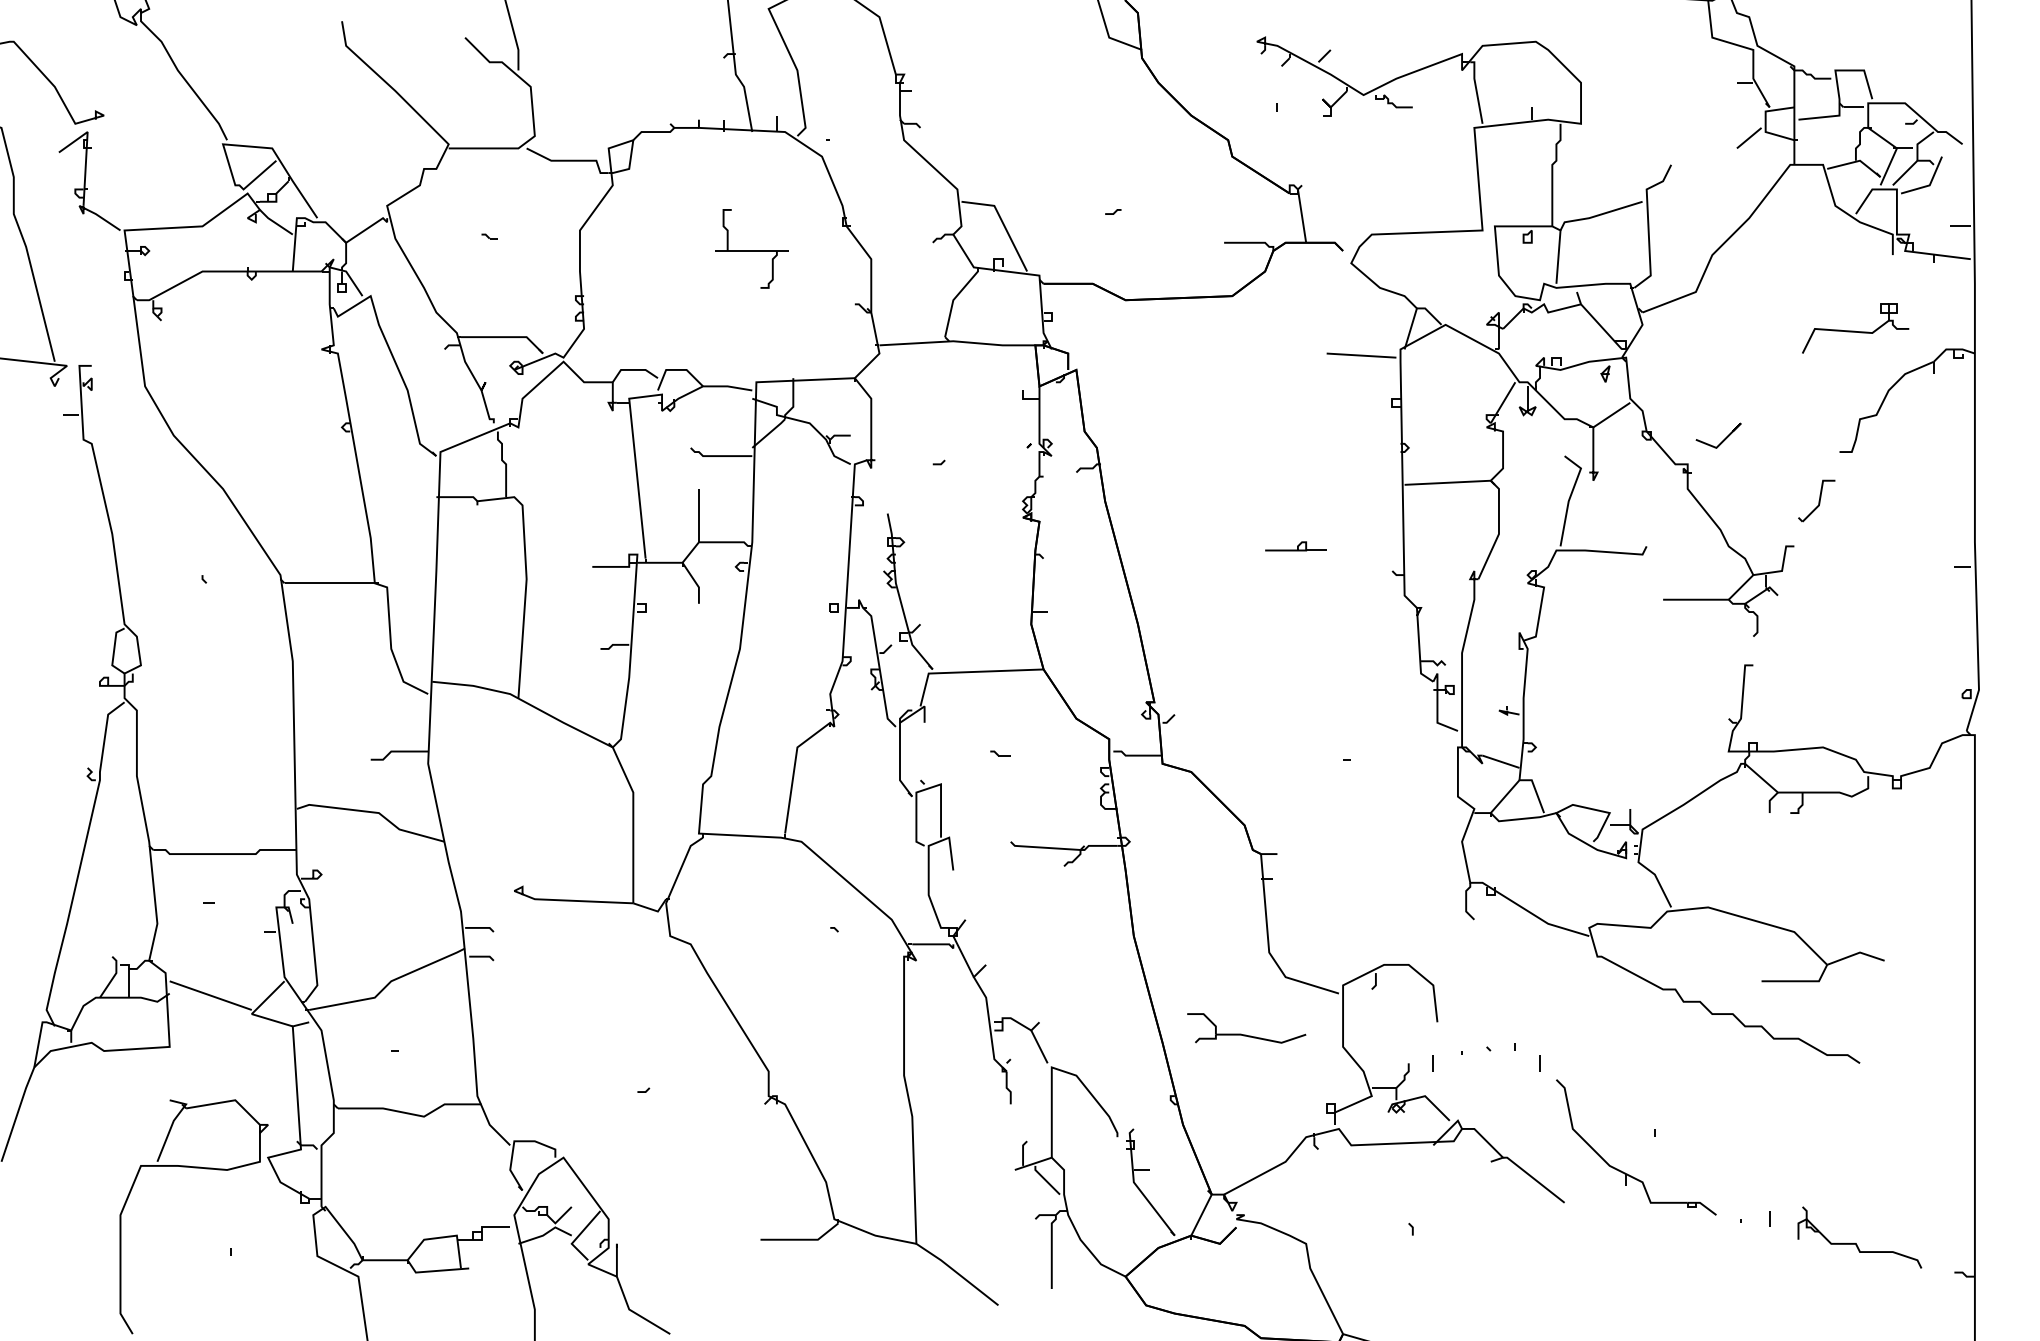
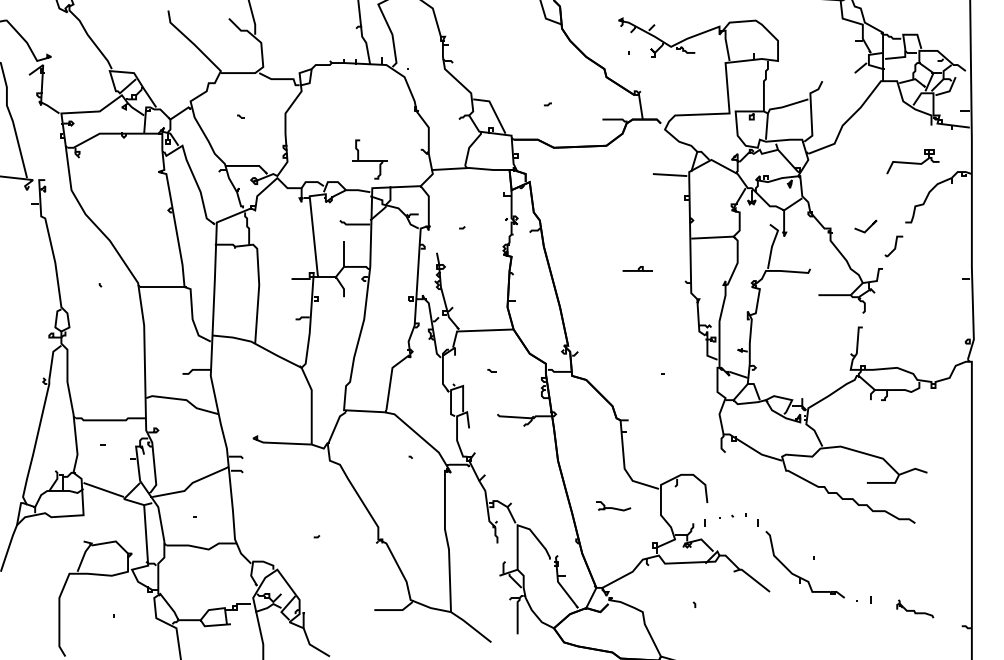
part: (750, 248) -> (369, 159), moved
line: (1722, 439) -> (867, 228), moved
part: (1246, 1029) -> (613, 506), size x0.6
part: (1860, 1236) -> (915, 608), size x0.6

